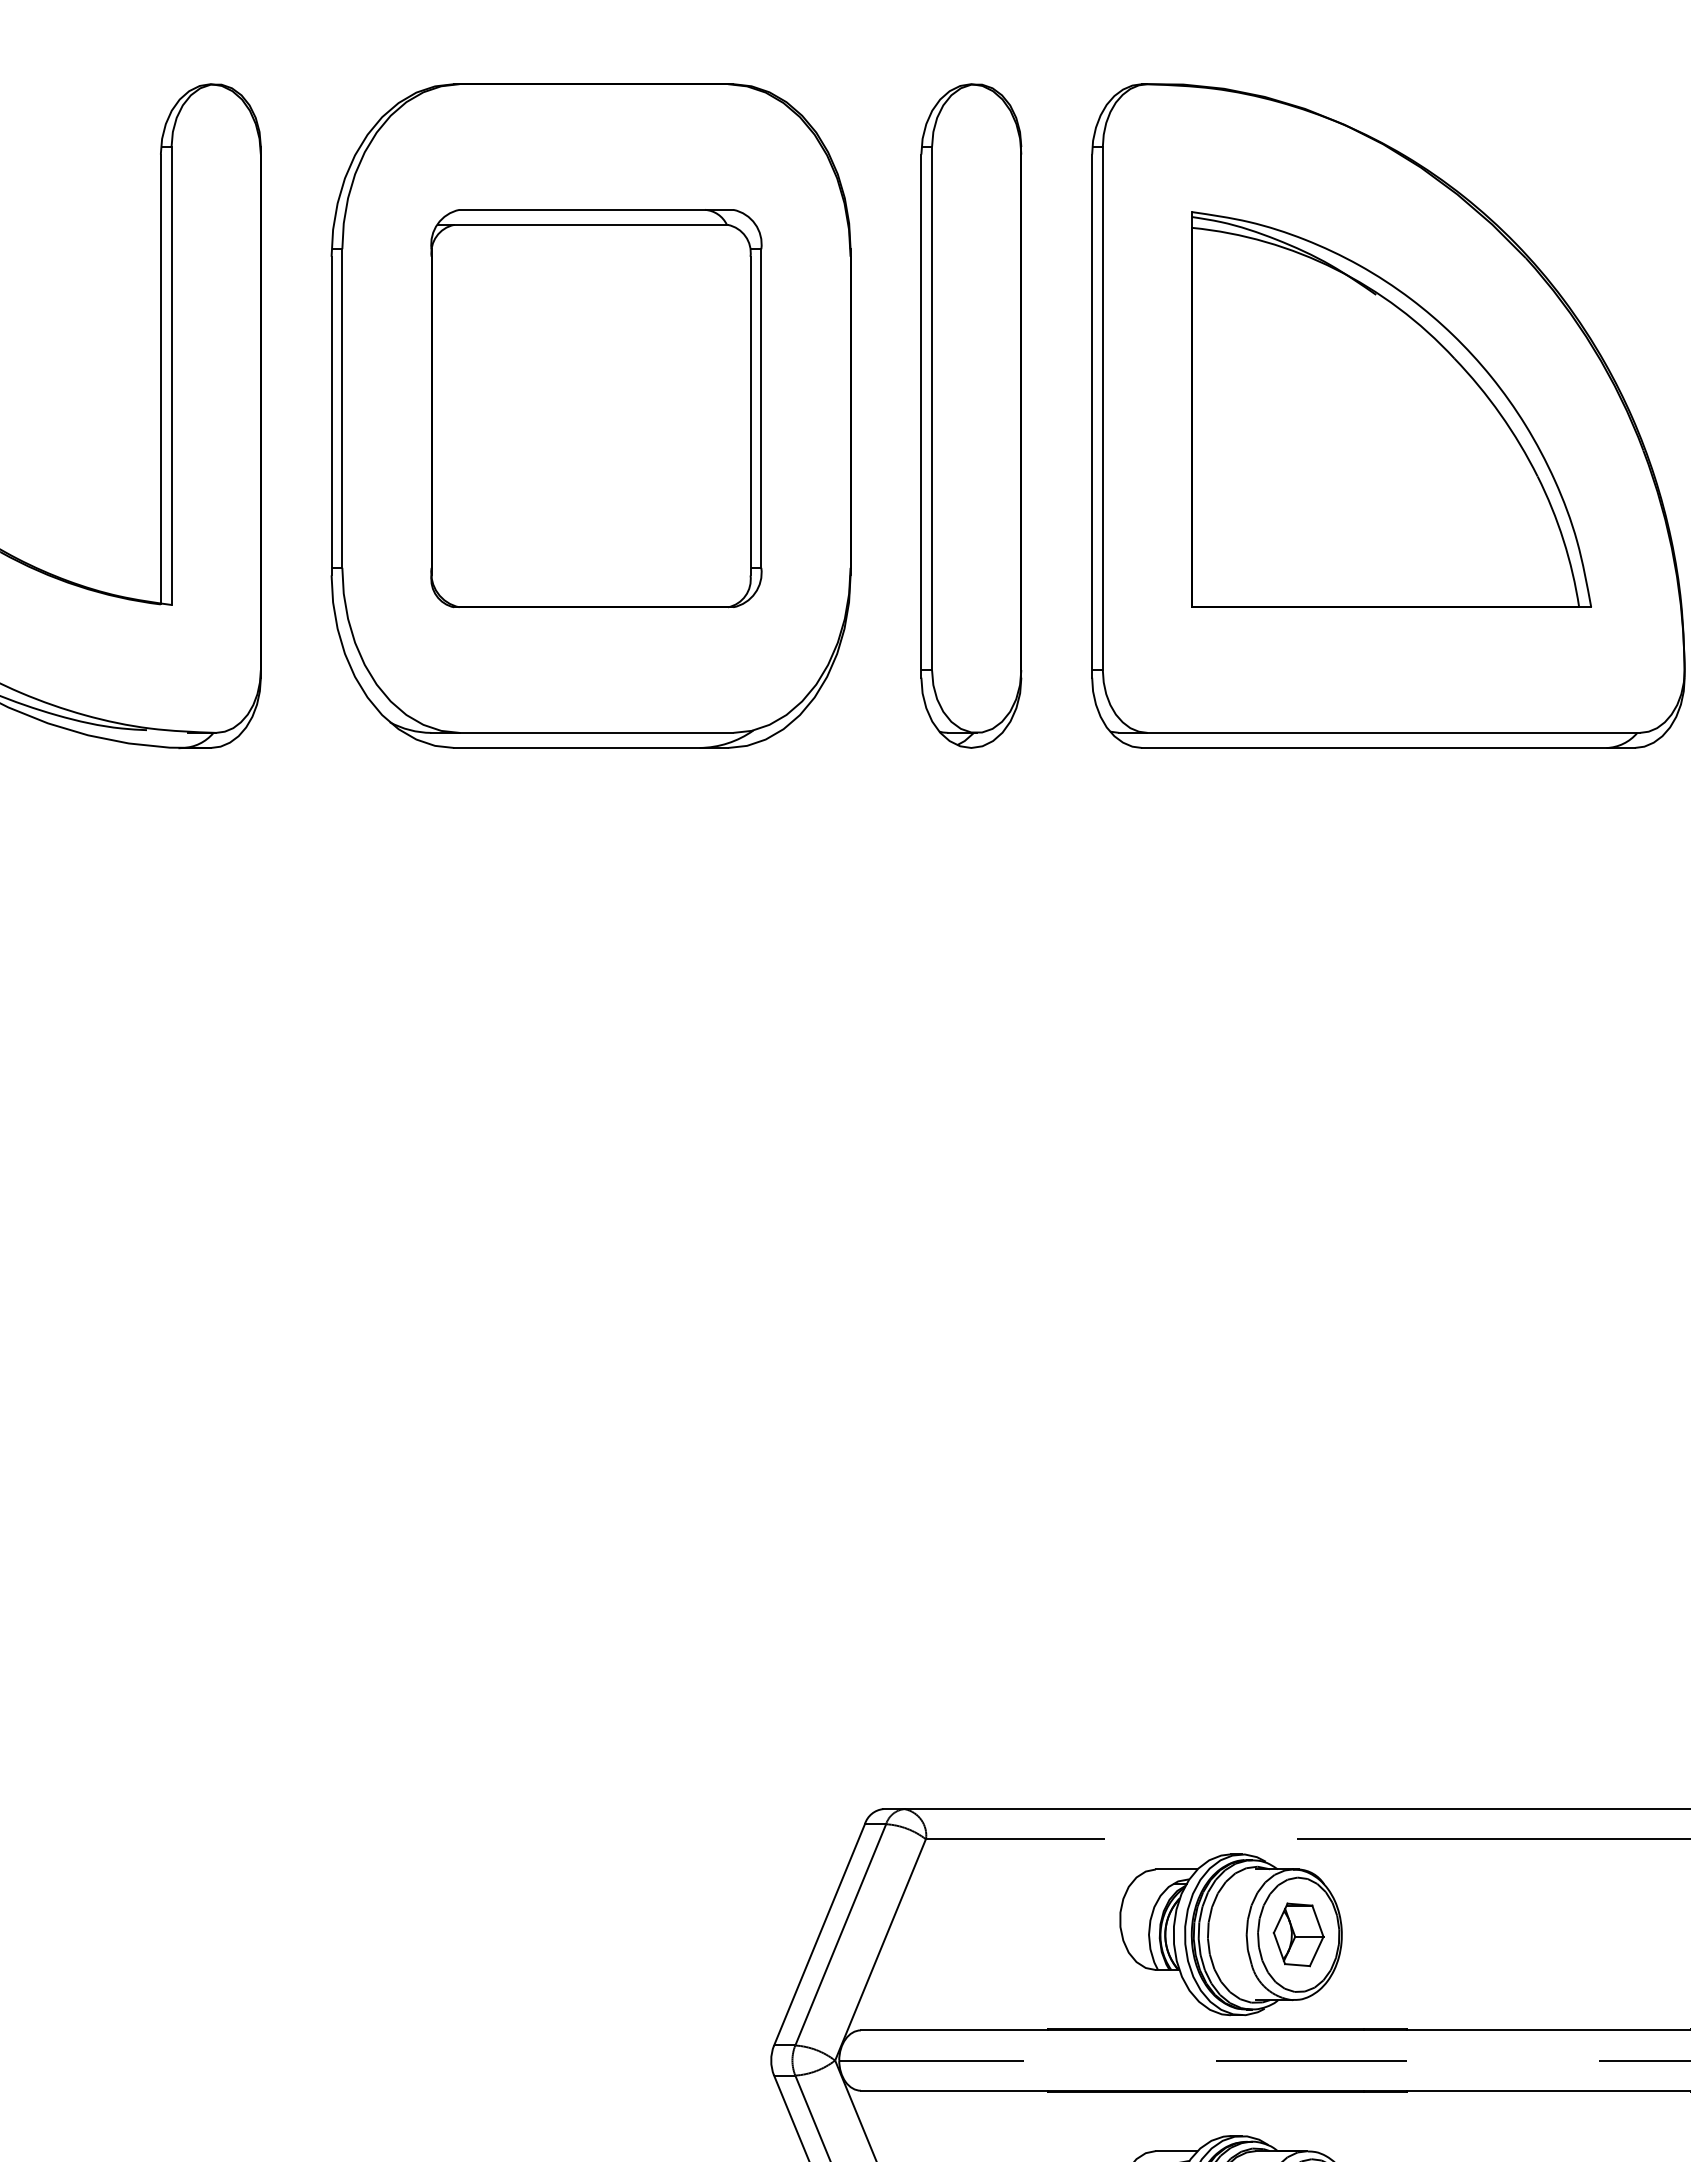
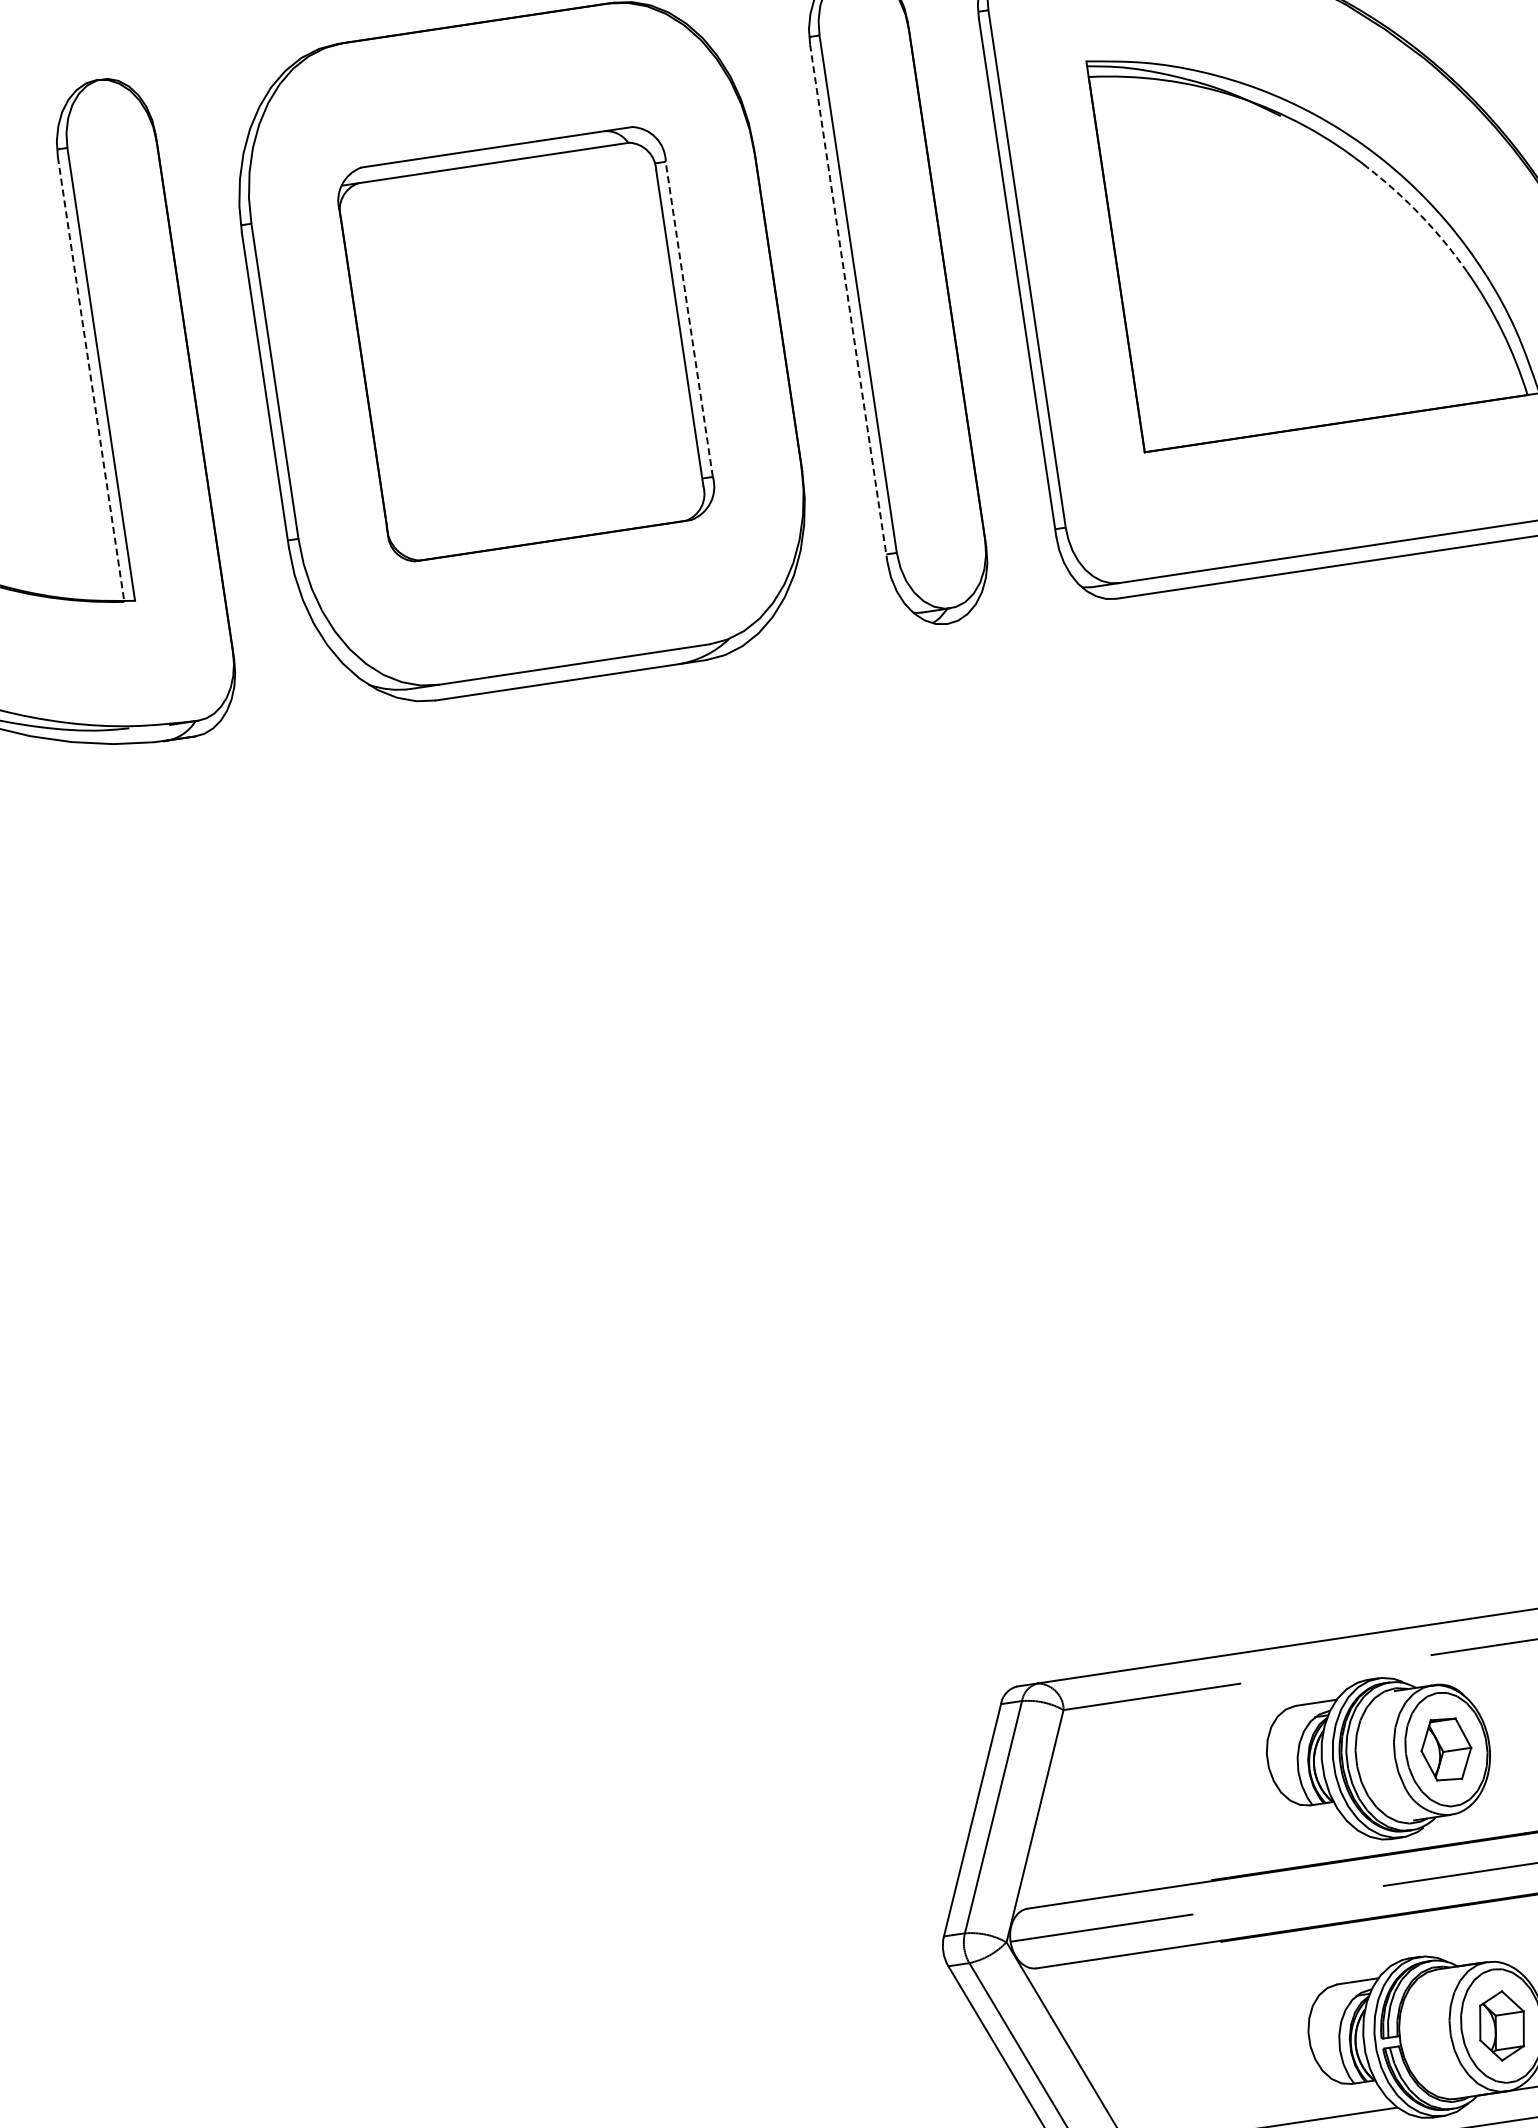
line: (160, 379) -> (90, 379), solid -> dashed
line: (761, 408) -> (689, 319), solid -> dashed
arc: (1500, 414) -> (1421, 216), solid -> dashed
line: (921, 416) -> (848, 303), solid -> dashed

